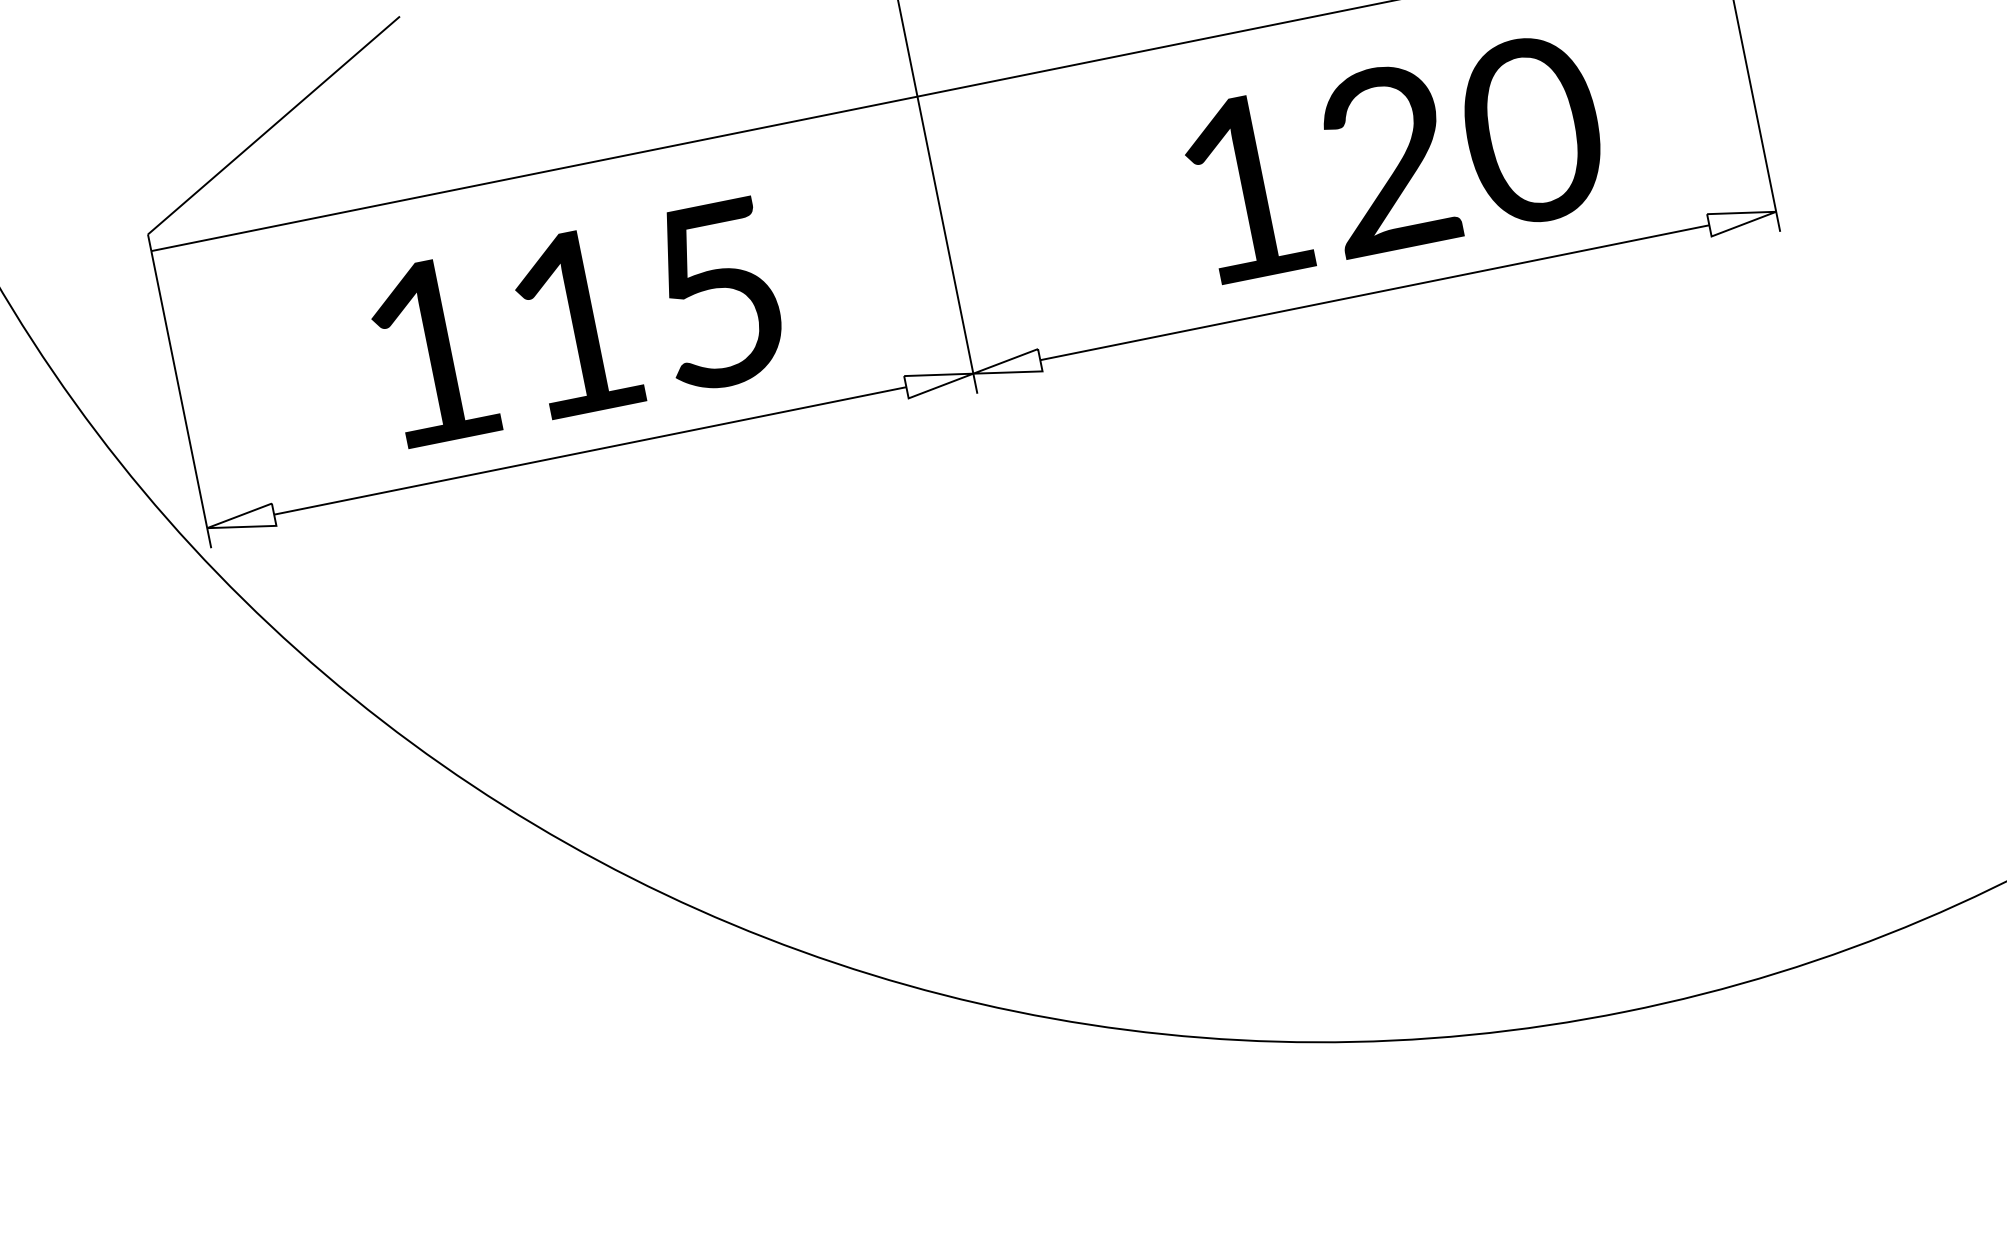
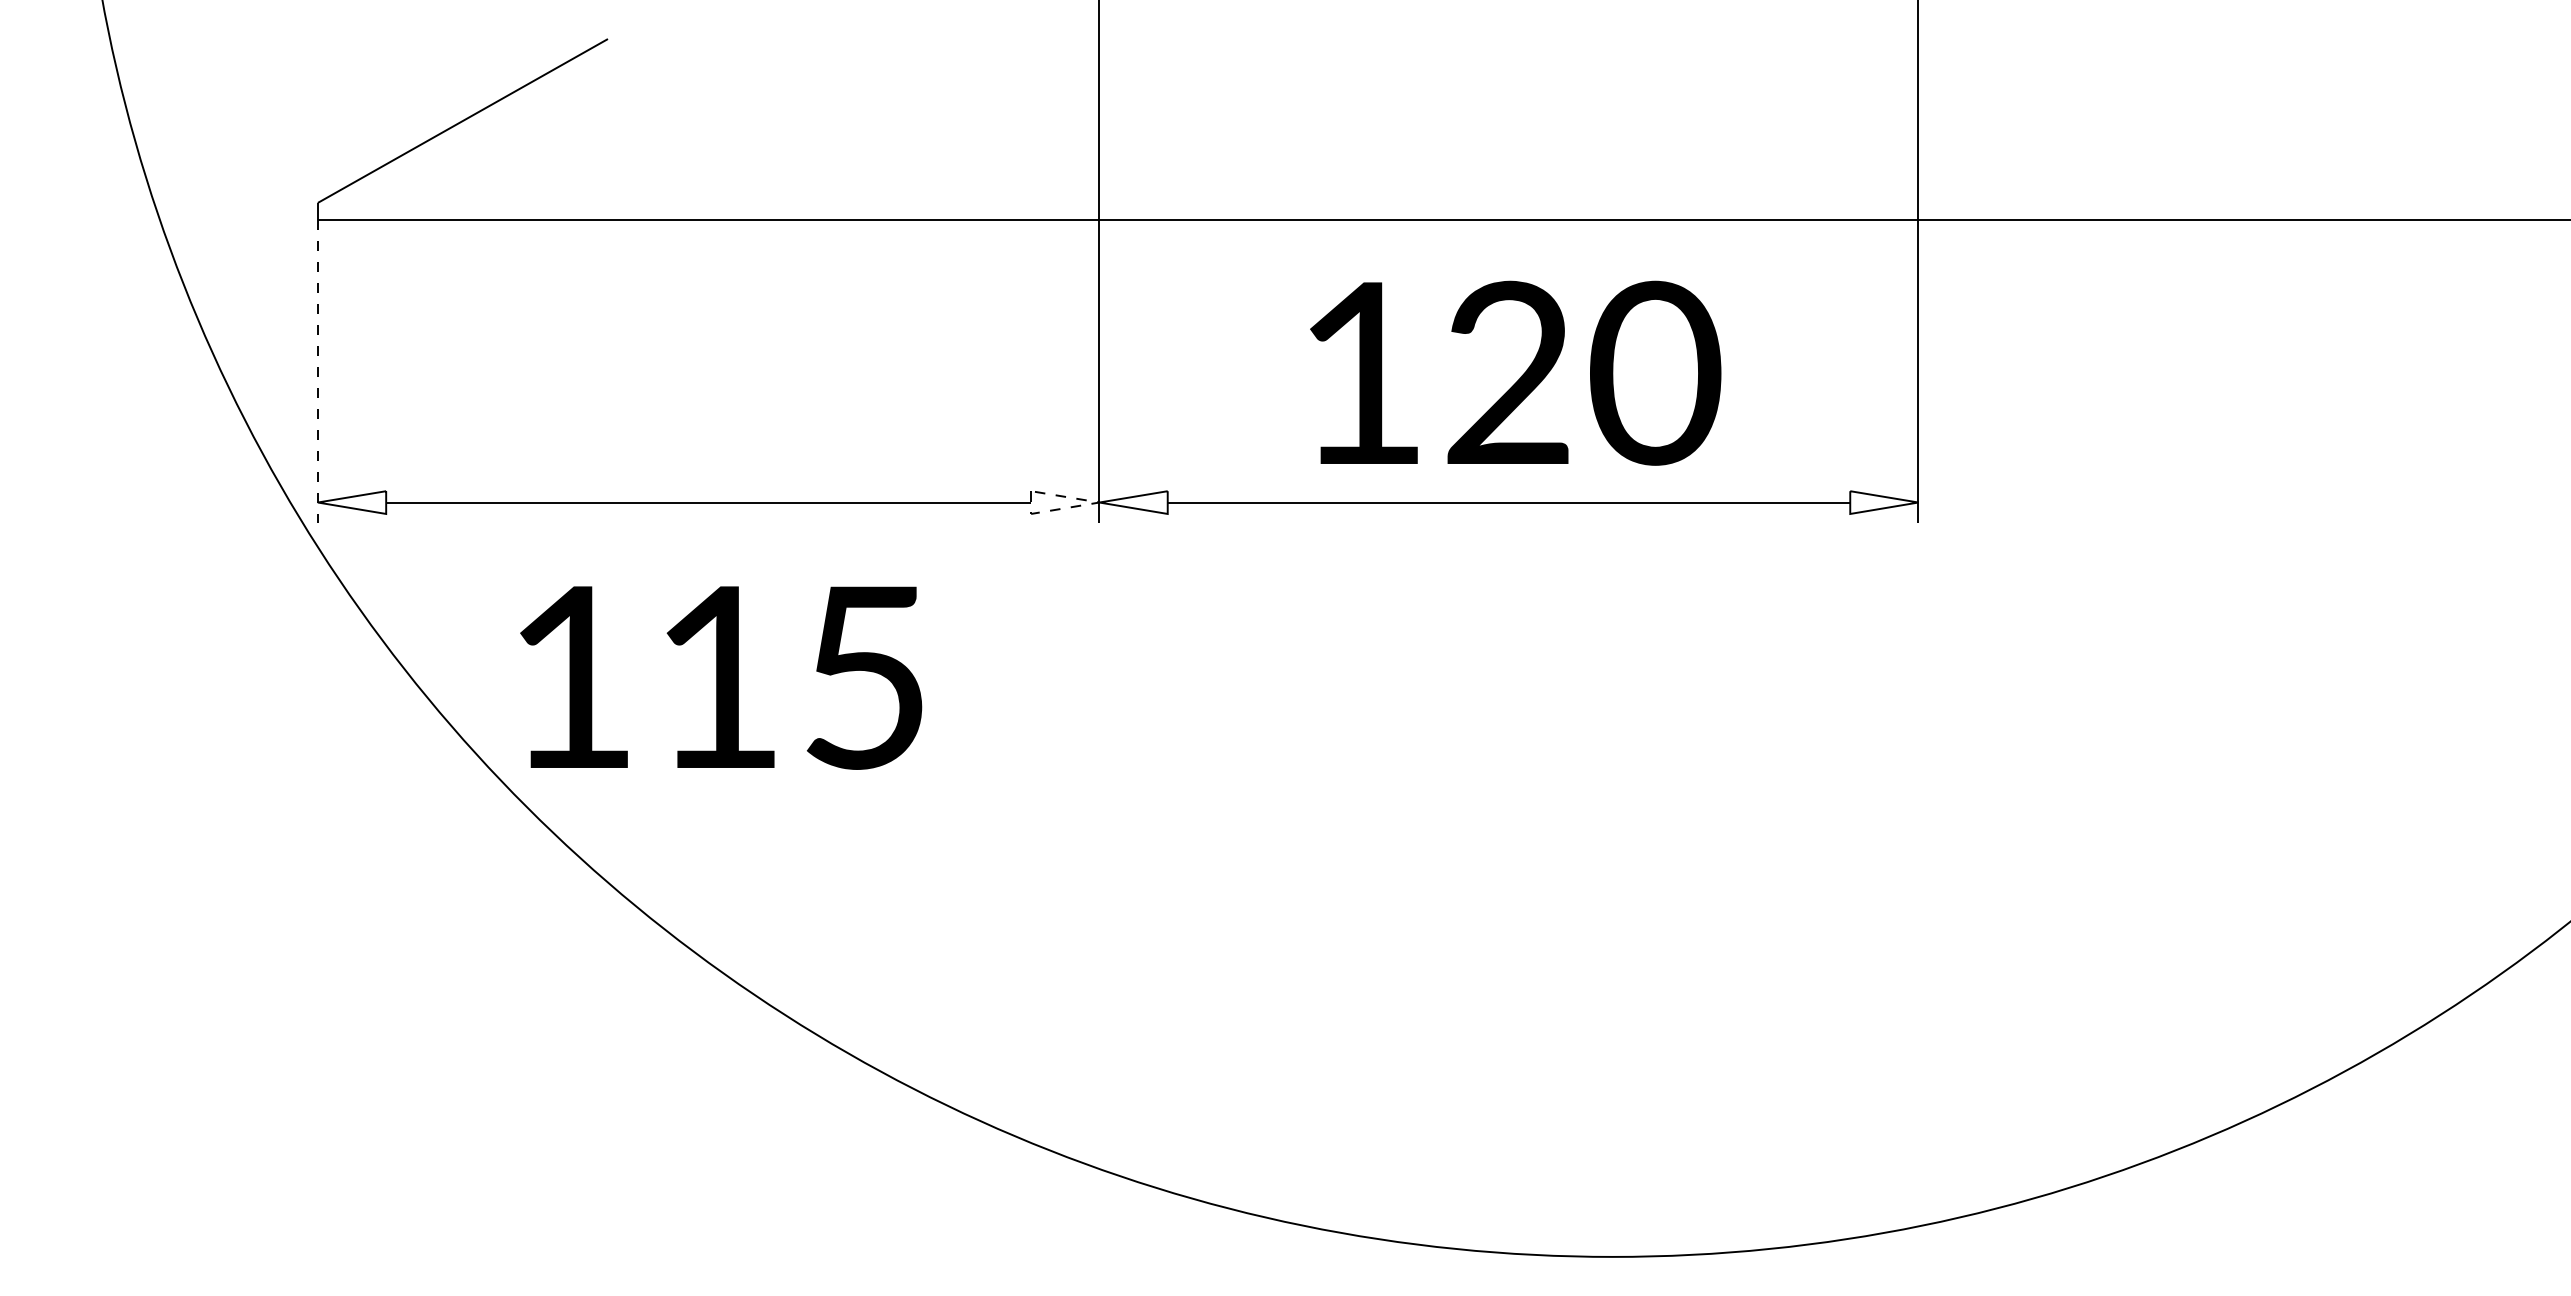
text: (1394, 157) -> (1515, 372), moved
text: (577, 322) -> (721, 677), moved
line: (963, 377) -> (1088, 504), solid -> dashed
line: (180, 399) -> (317, 371), solid -> dashed

